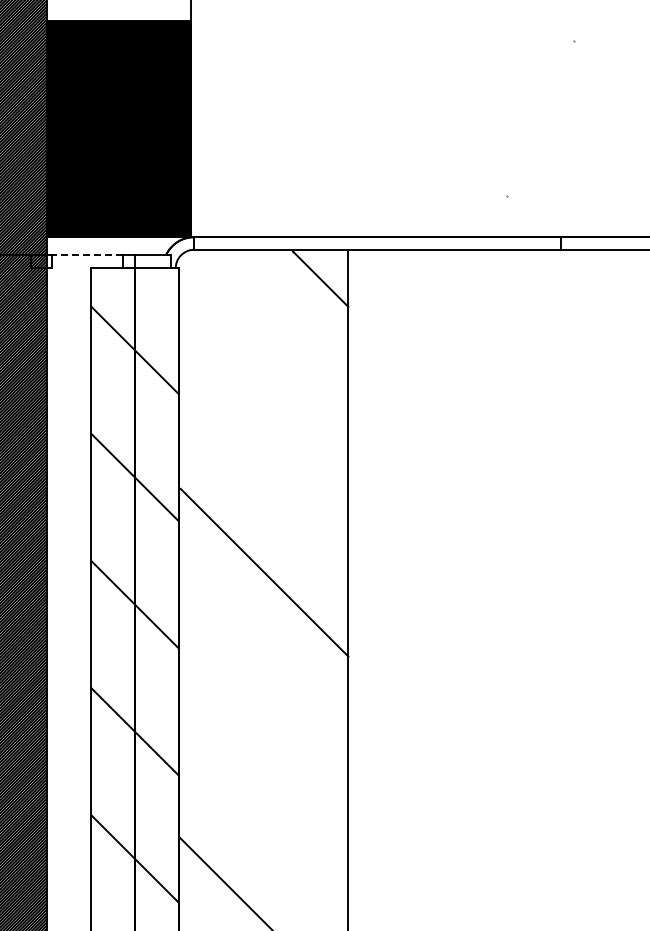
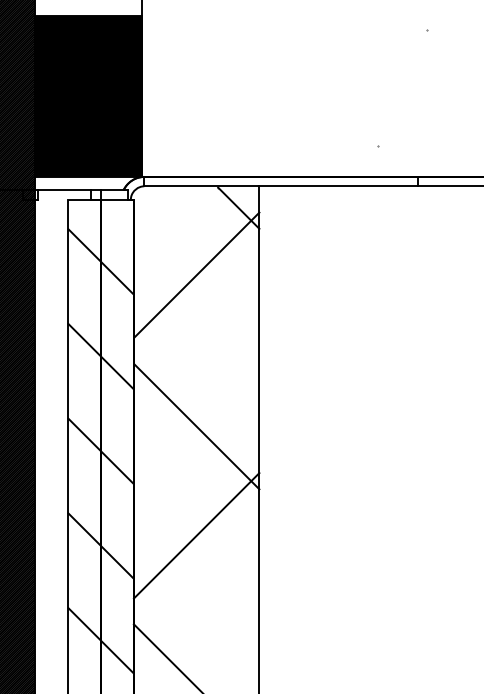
line: (86, 255) -> (64, 190), dashed -> solid
line: (264, 368) -> (196, 274), added
line: (263, 718) -> (196, 535), added

